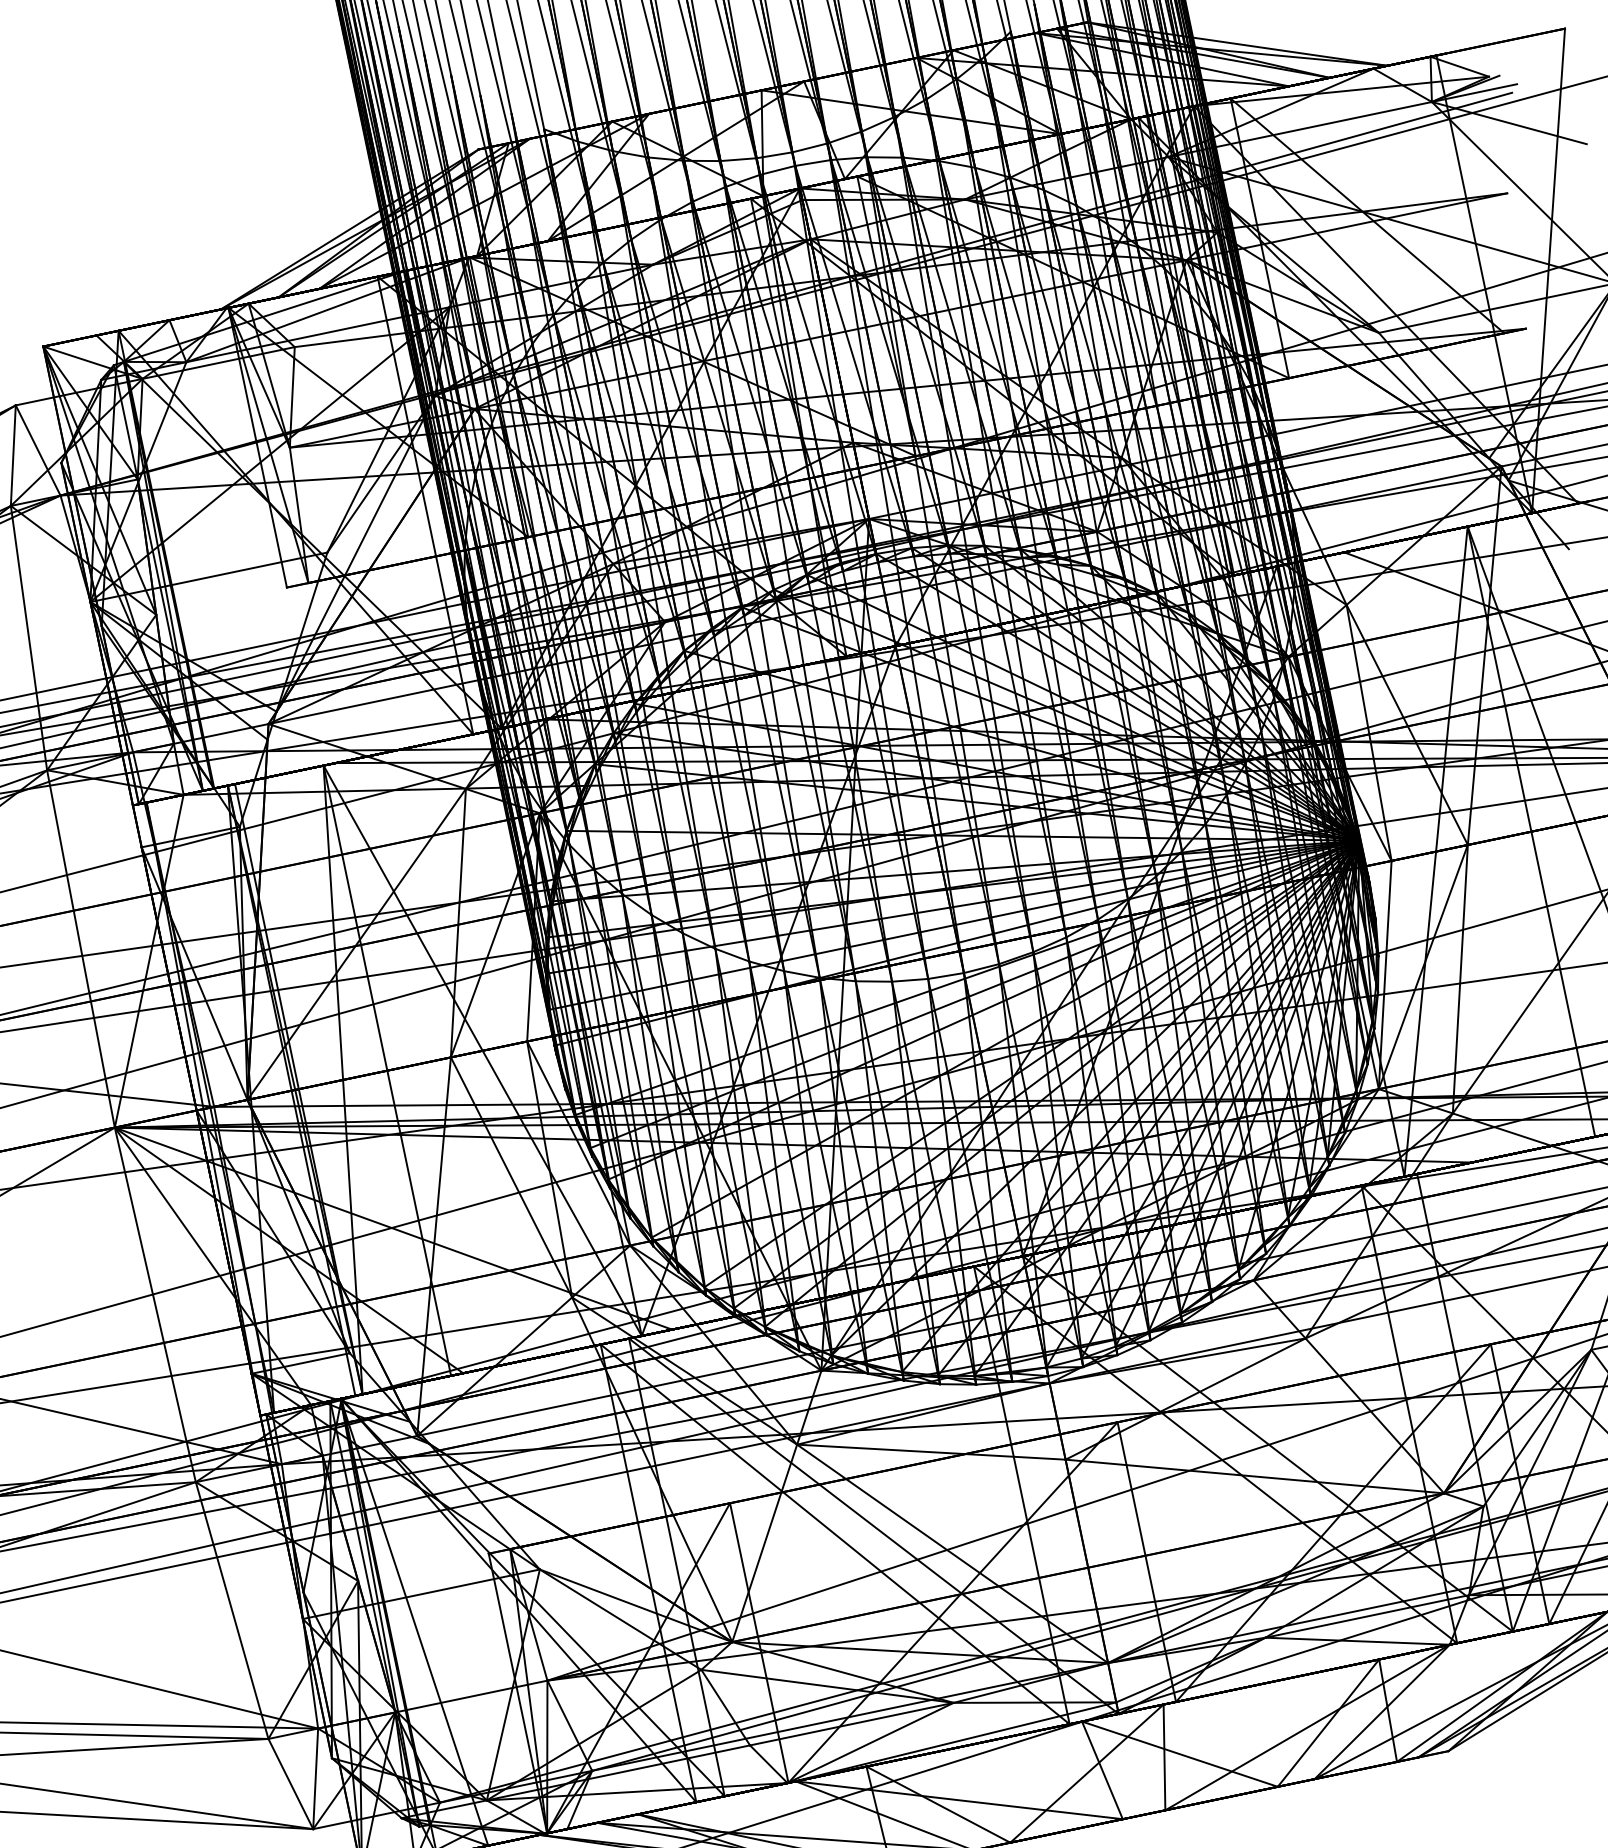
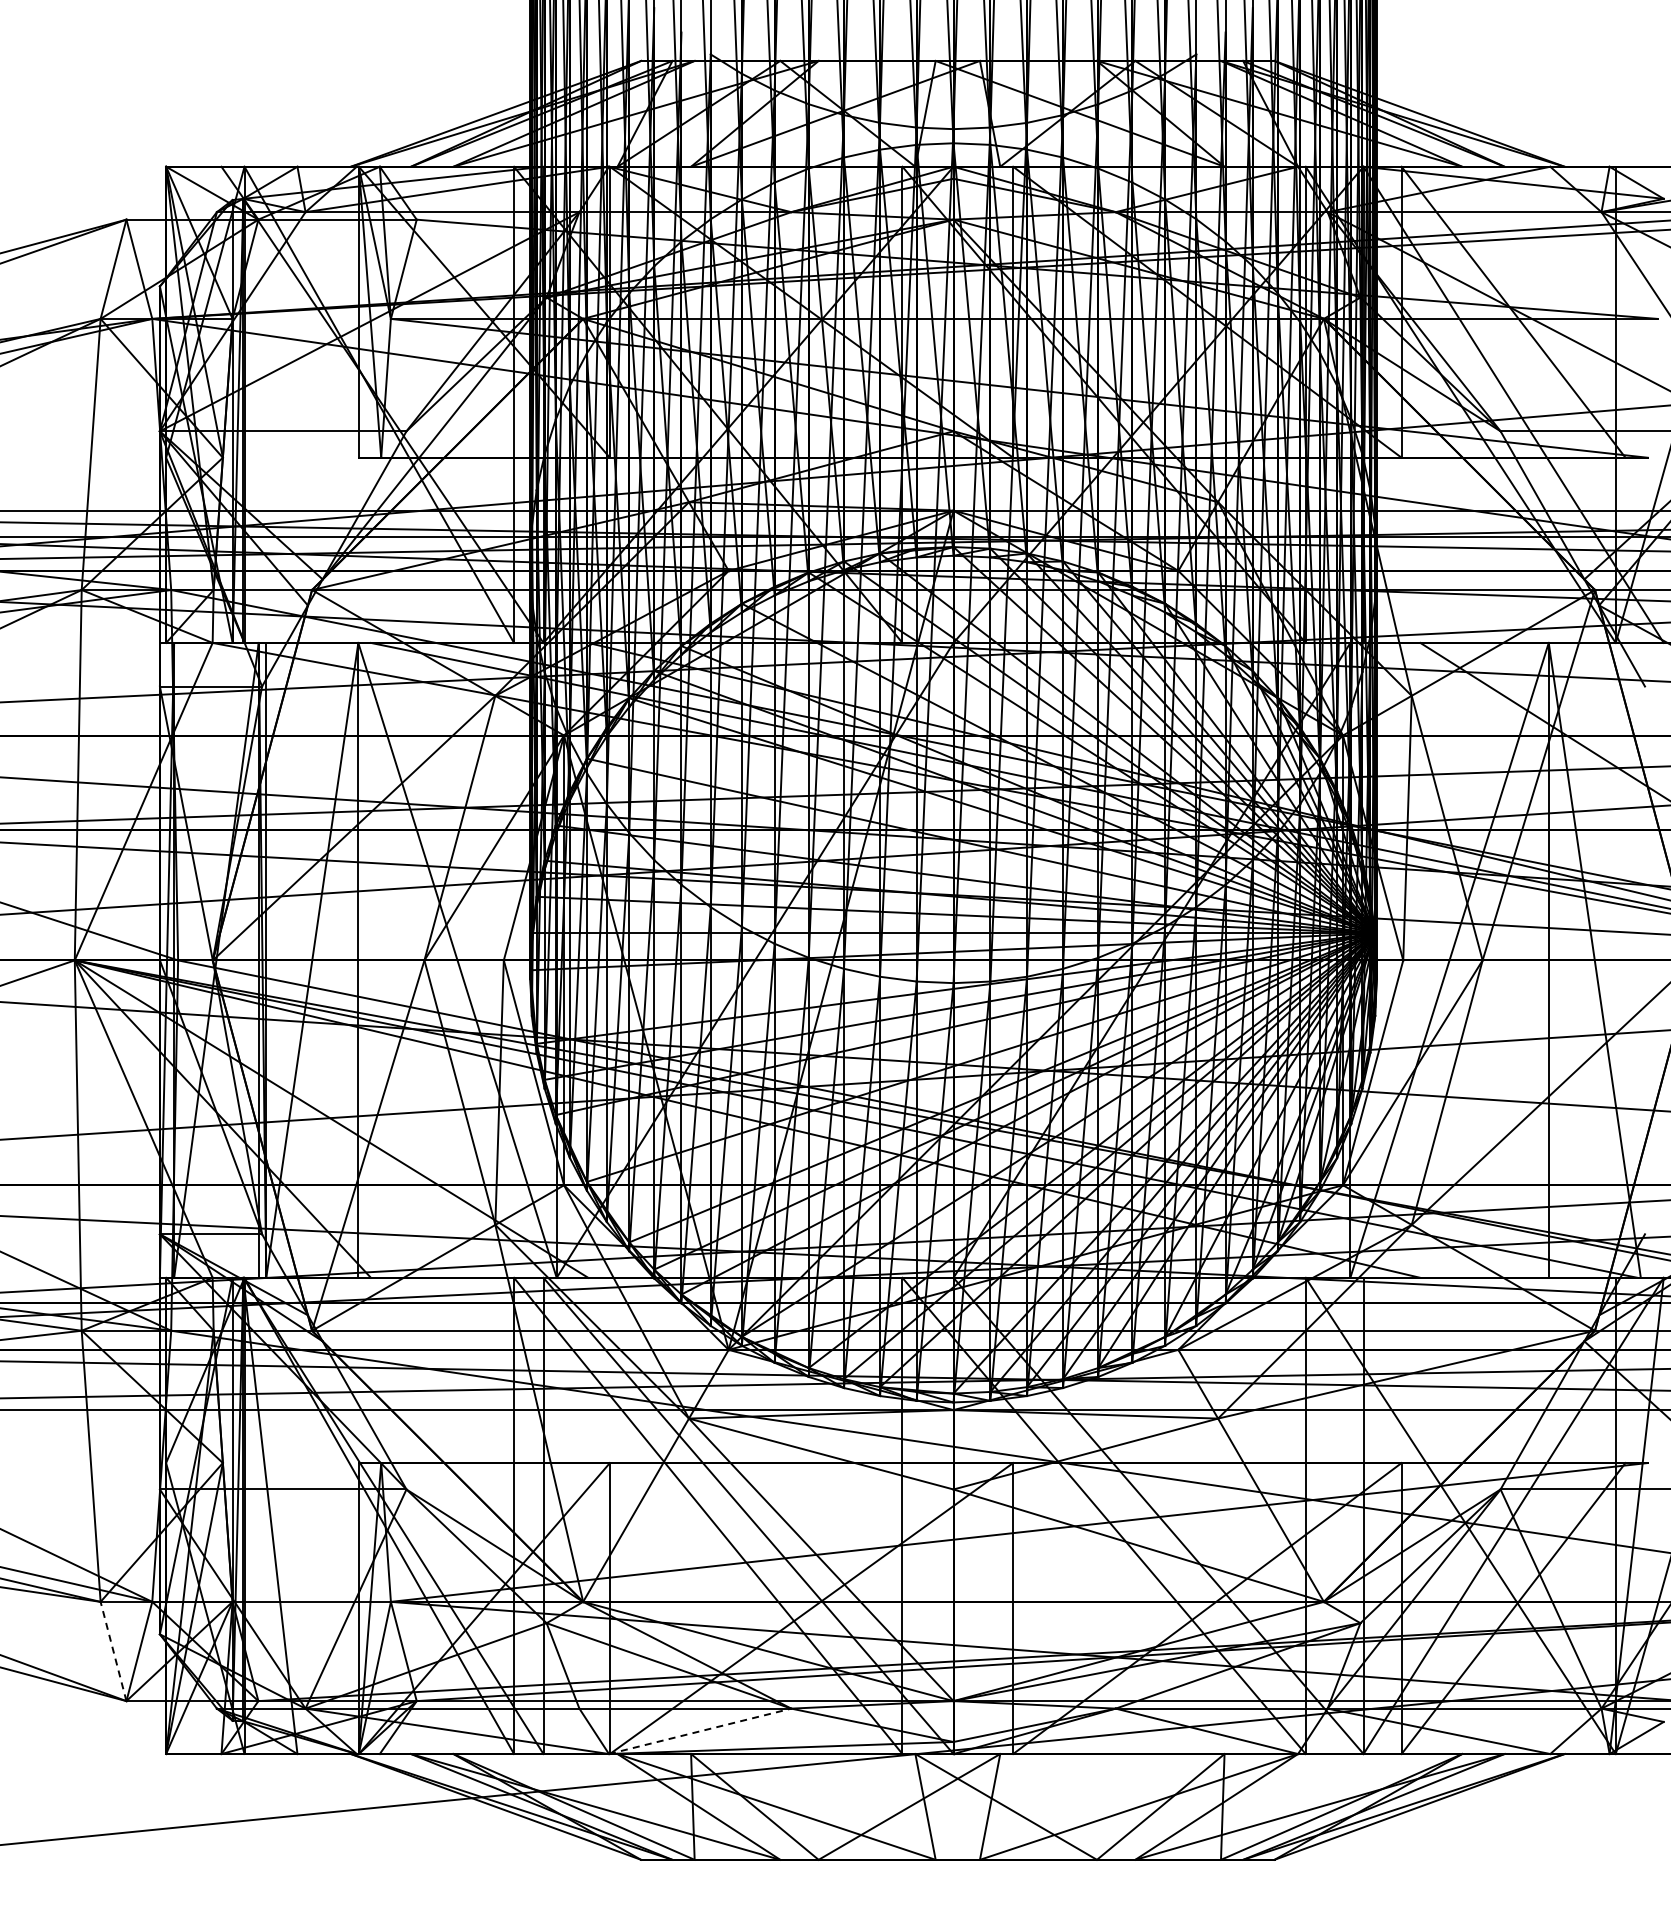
line: (871, 1743) -> (700, 1731), solid -> dashed
line: (290, 1784) -> (113, 1651), solid -> dashed

